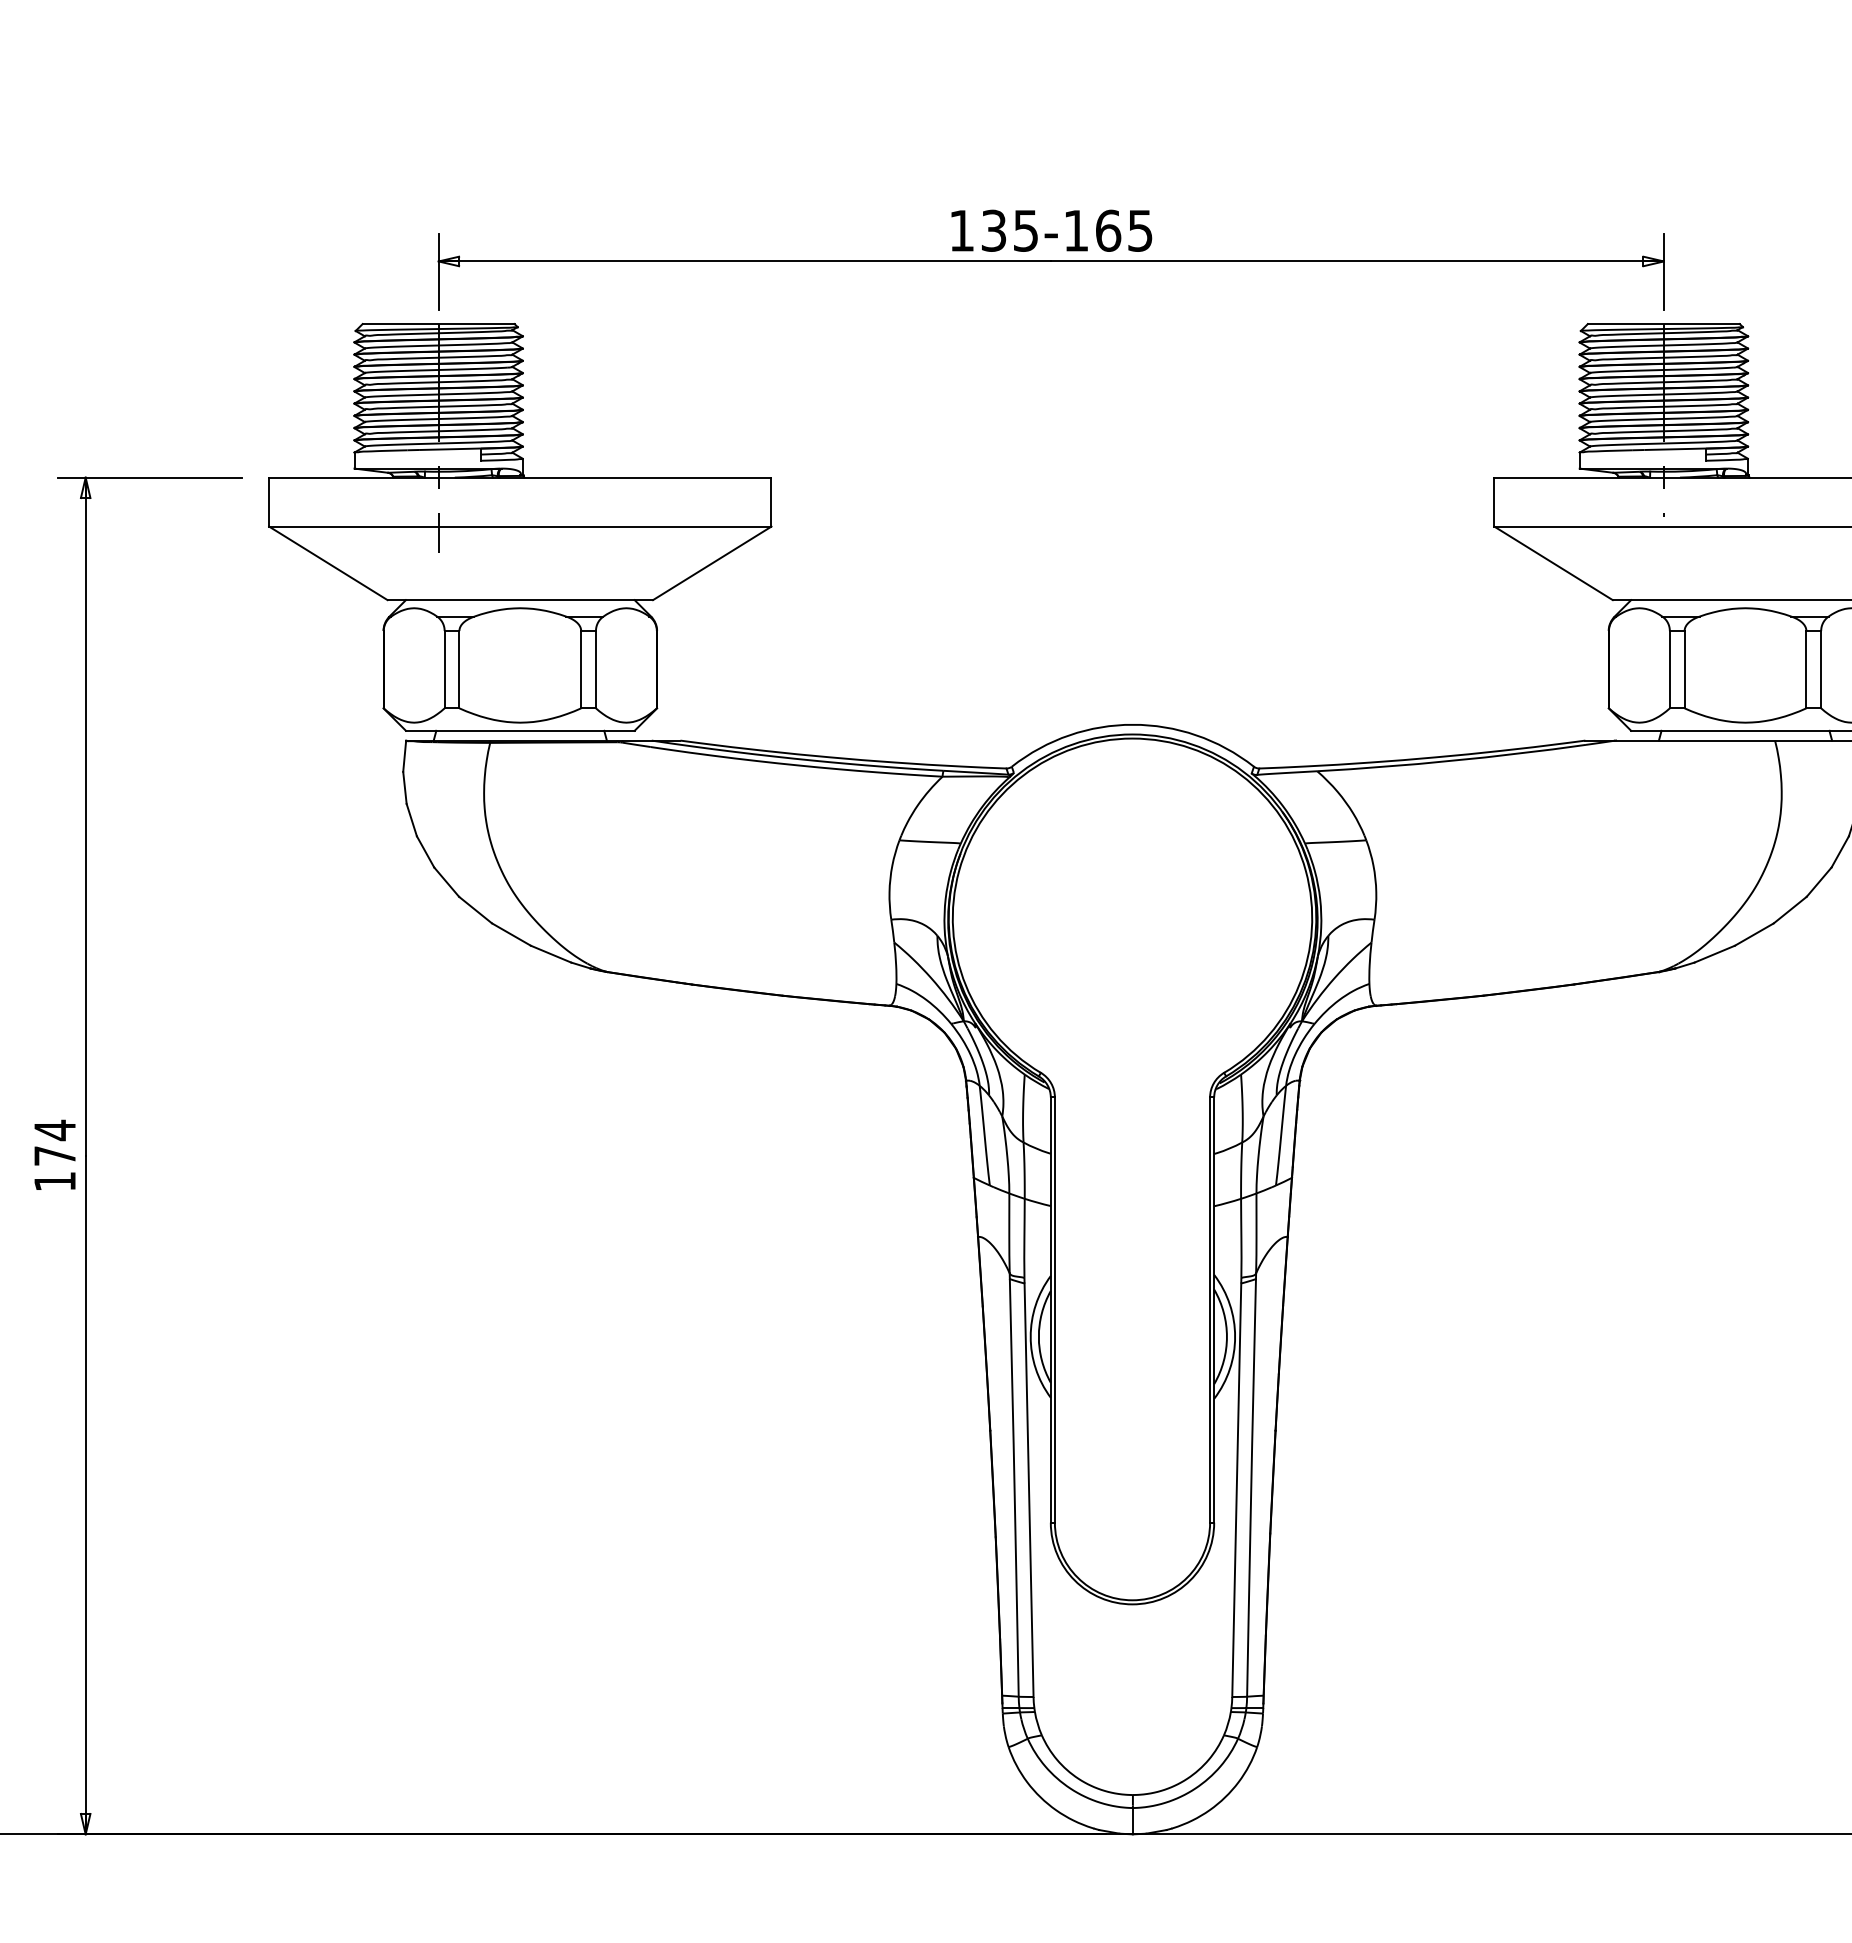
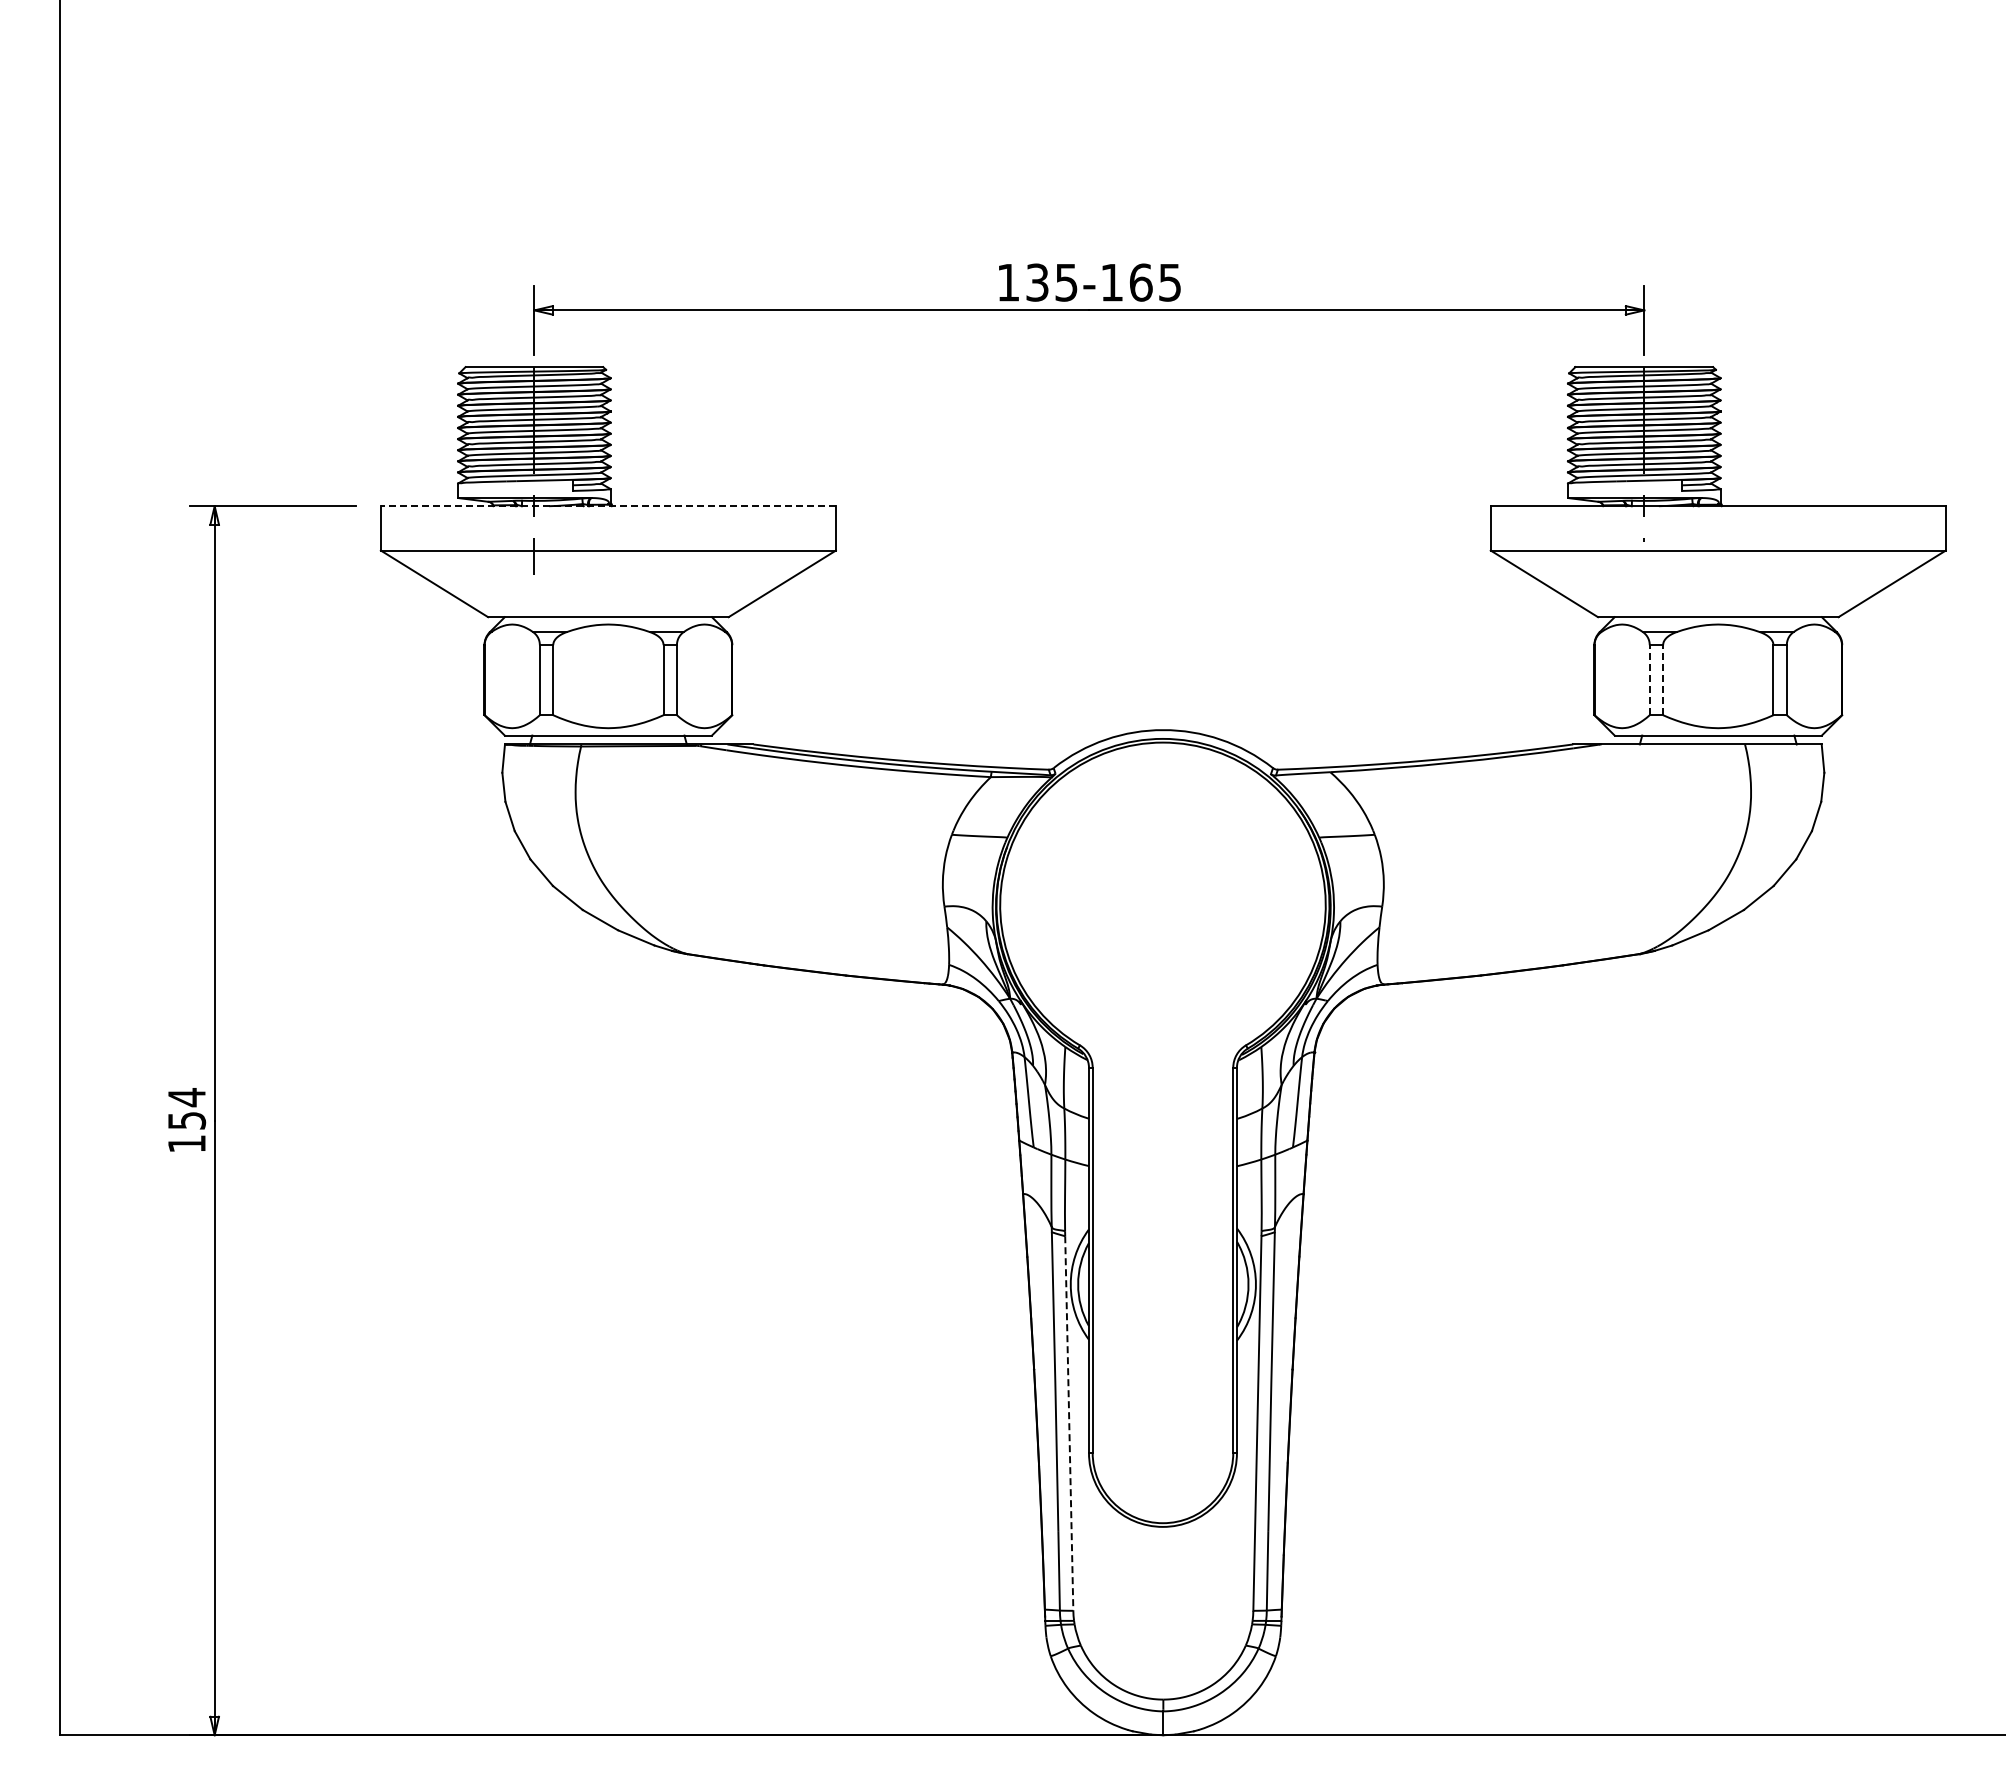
line: (520, 477) -> (608, 506), solid -> dashed
line: (1669, 668) -> (1649, 679), solid -> dashed
line: (1685, 668) -> (1663, 679), solid -> dashed
text: (55, 1155) -> (187, 1120), 174 -> 154
line: (1029, 1491) -> (1069, 1424), solid -> dashed

